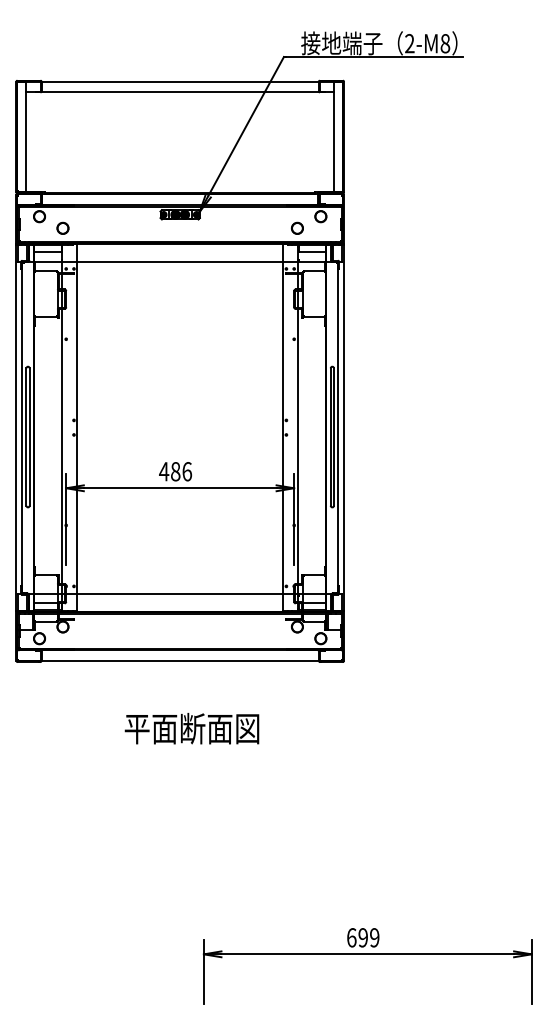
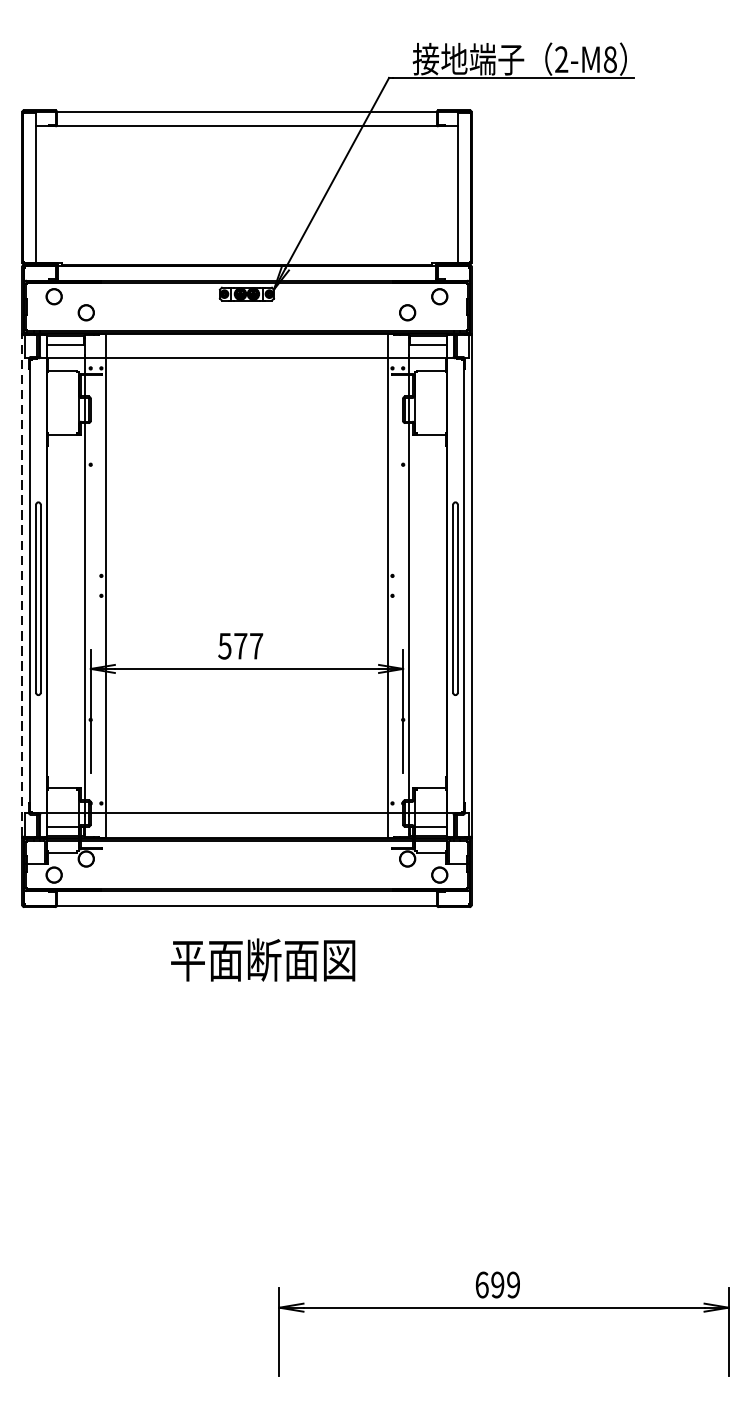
line: (16, 427) -> (22, 585), solid -> dashed
text: (175, 471) -> (240, 645), 486 -> 577
text: (191, 728) -> (262, 959), moved

